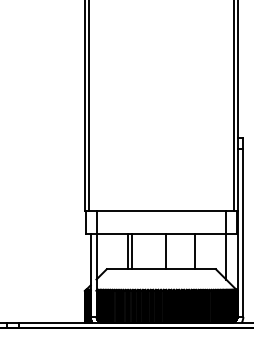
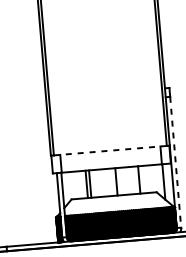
line: (161, 211) -> (110, 150), solid -> dashed
line: (243, 233) -> (175, 162), solid -> dashed

